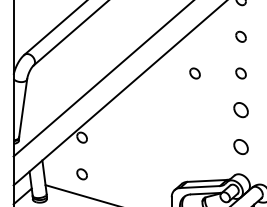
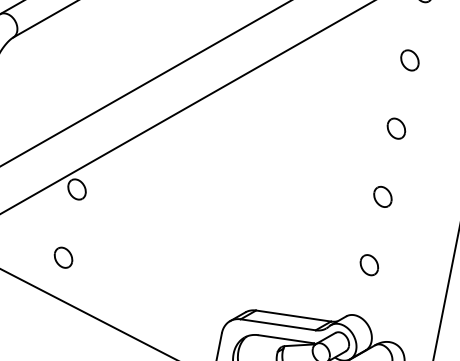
part: (194, 73) -> (309, 111), removed
part: (240, 110) -> (381, 197), size x0.71
part: (240, 146) -> (368, 264), size x0.71

